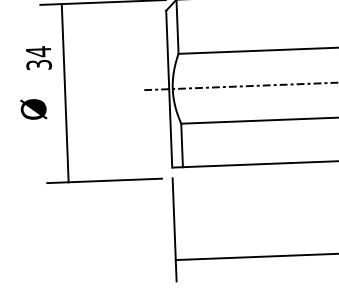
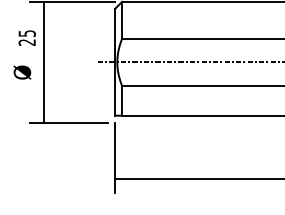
text: (37, 57) -> (26, 37), 34 -> 25

